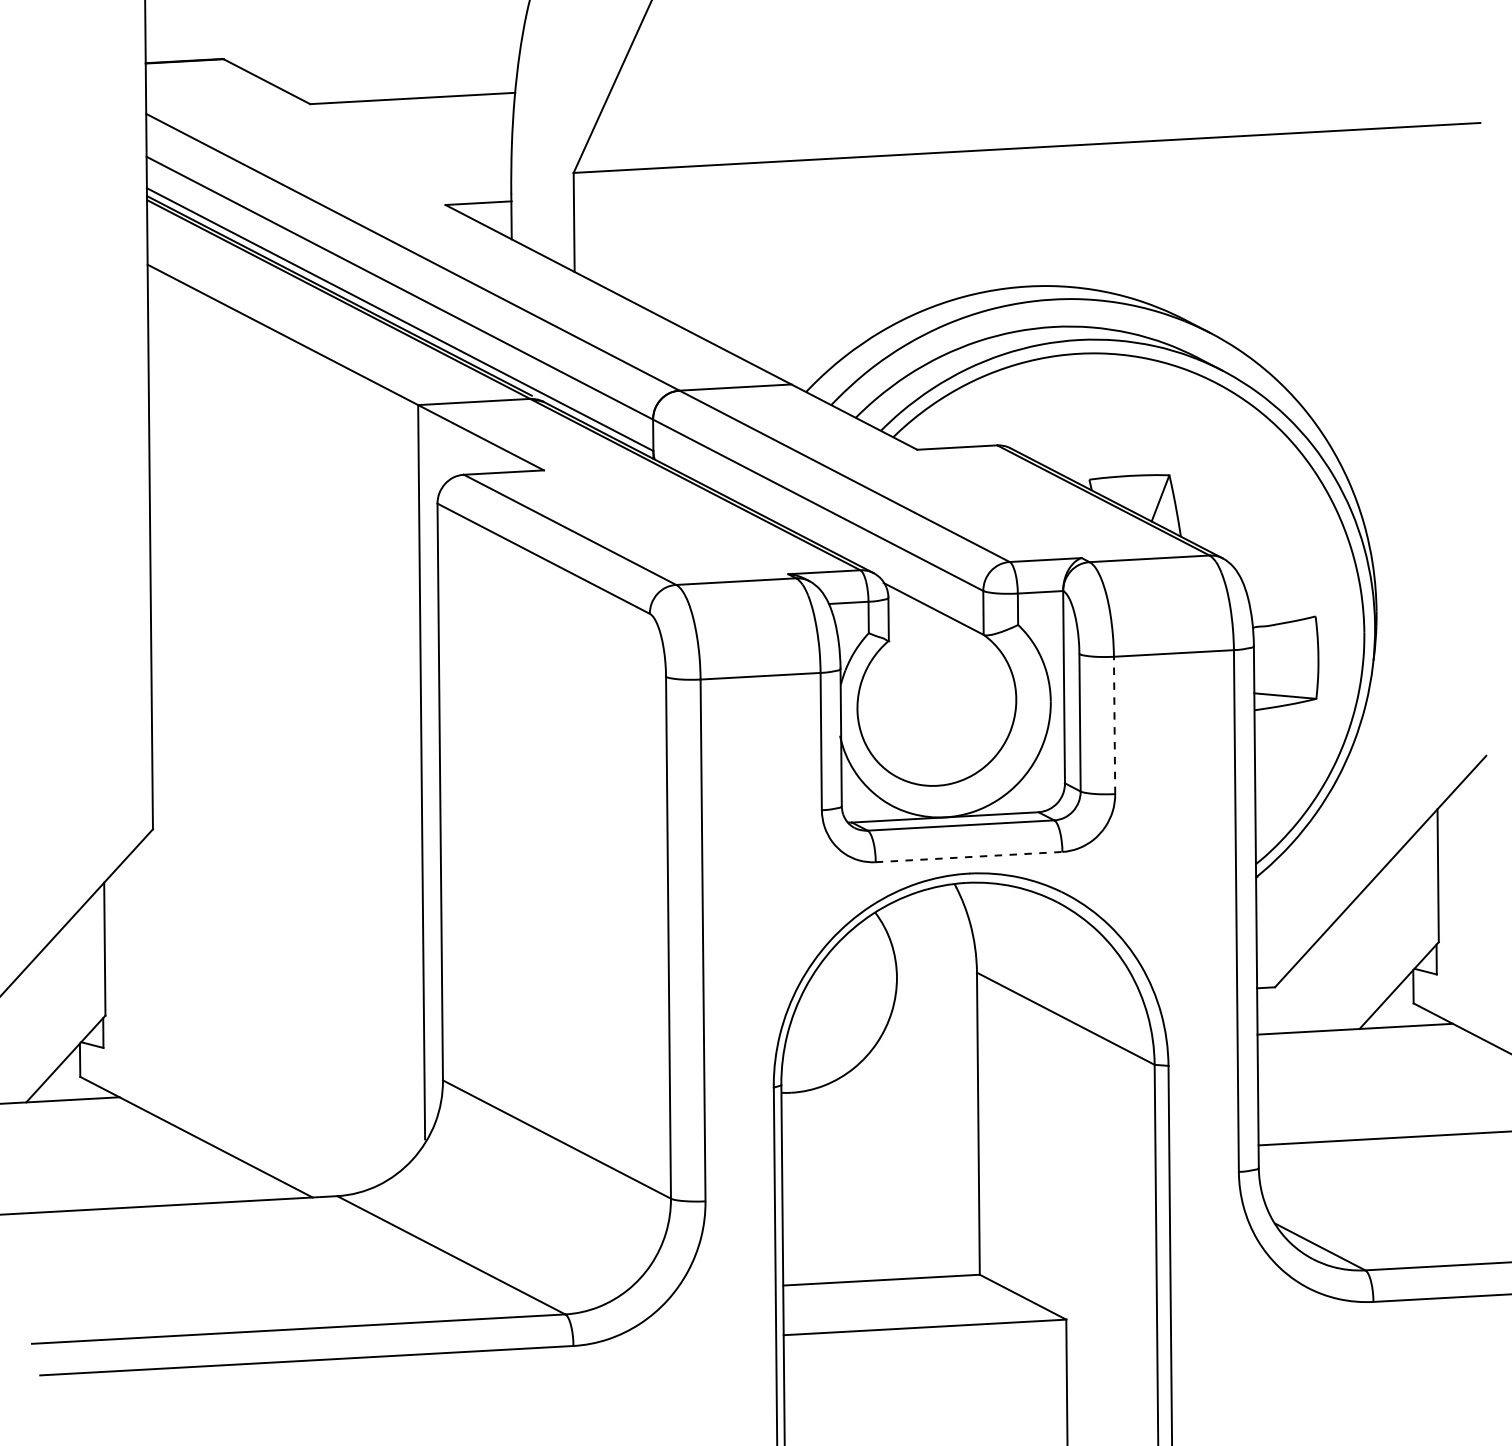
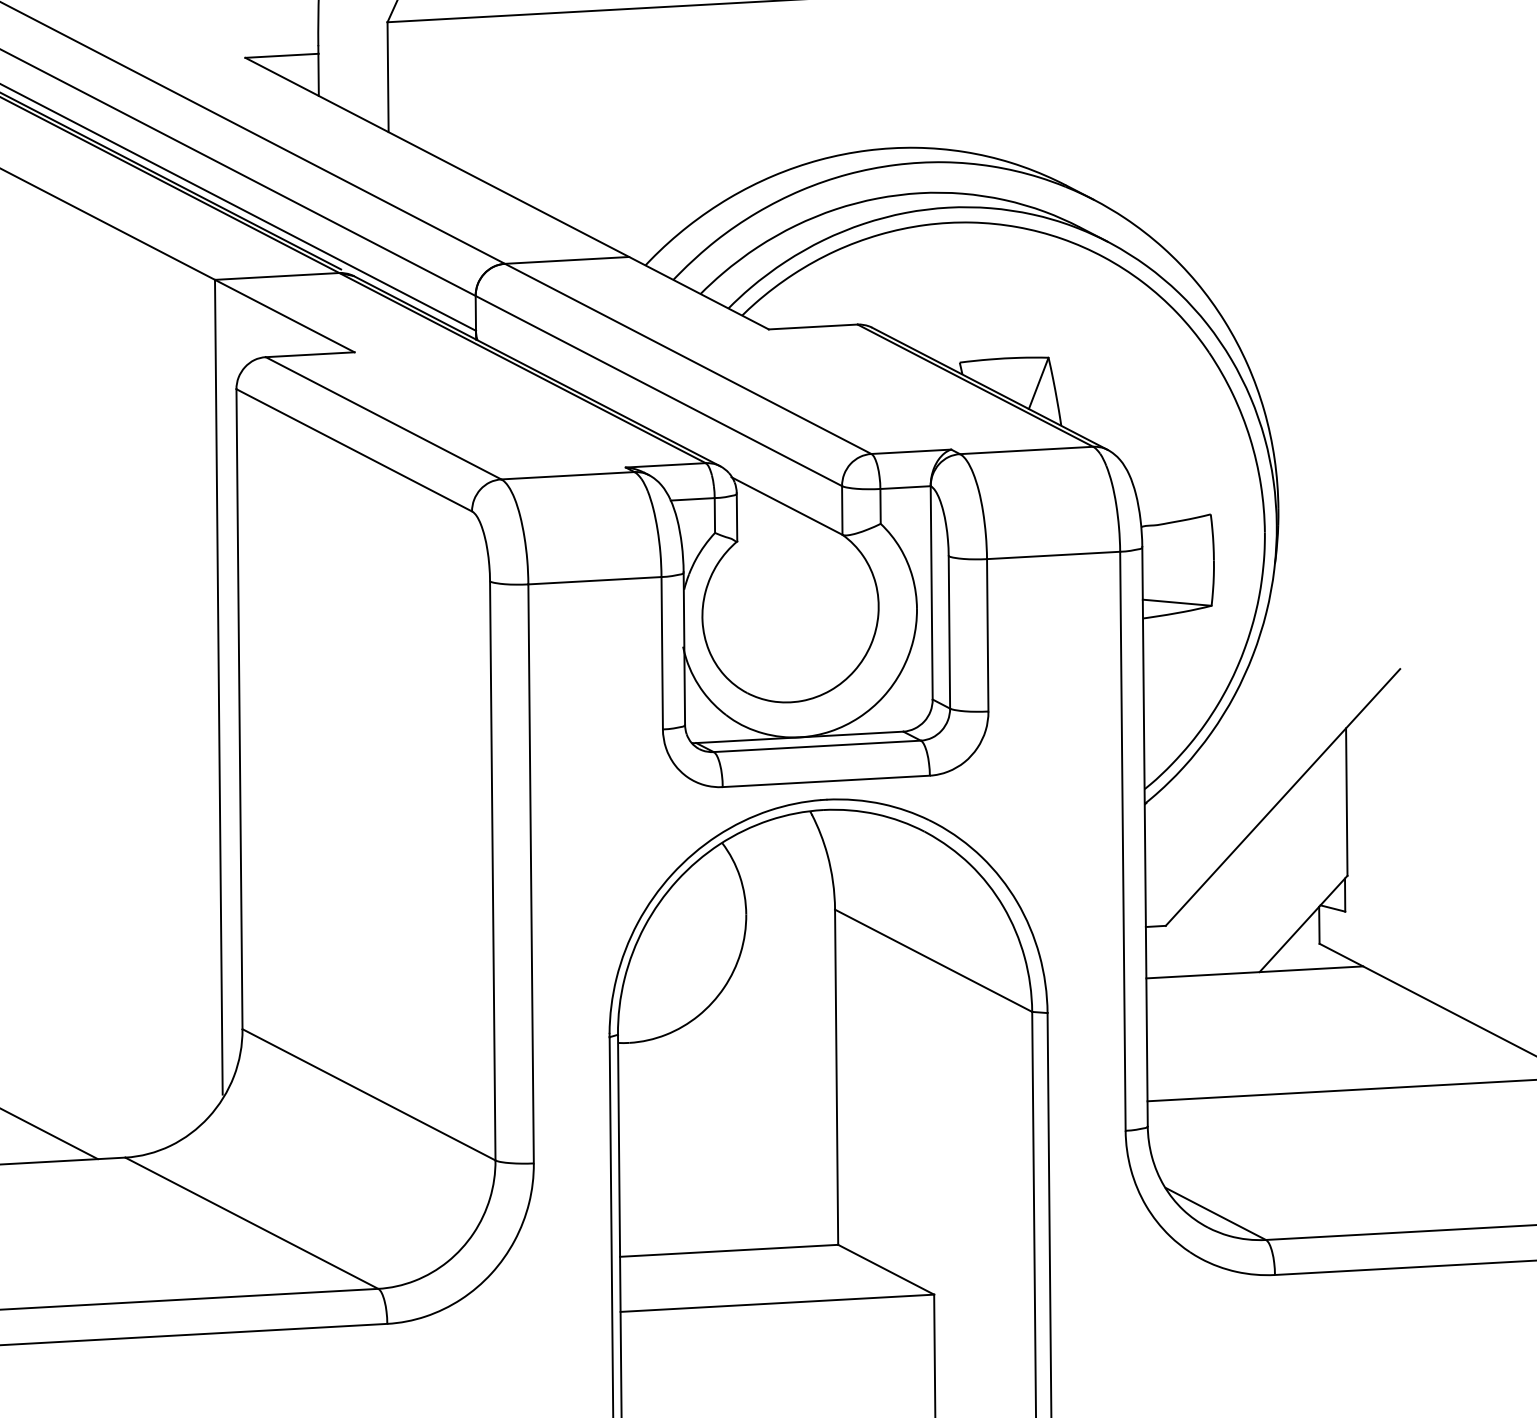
line: (1114, 725) -> (987, 635), dashed -> solid
line: (969, 857) -> (826, 781), dashed -> solid

